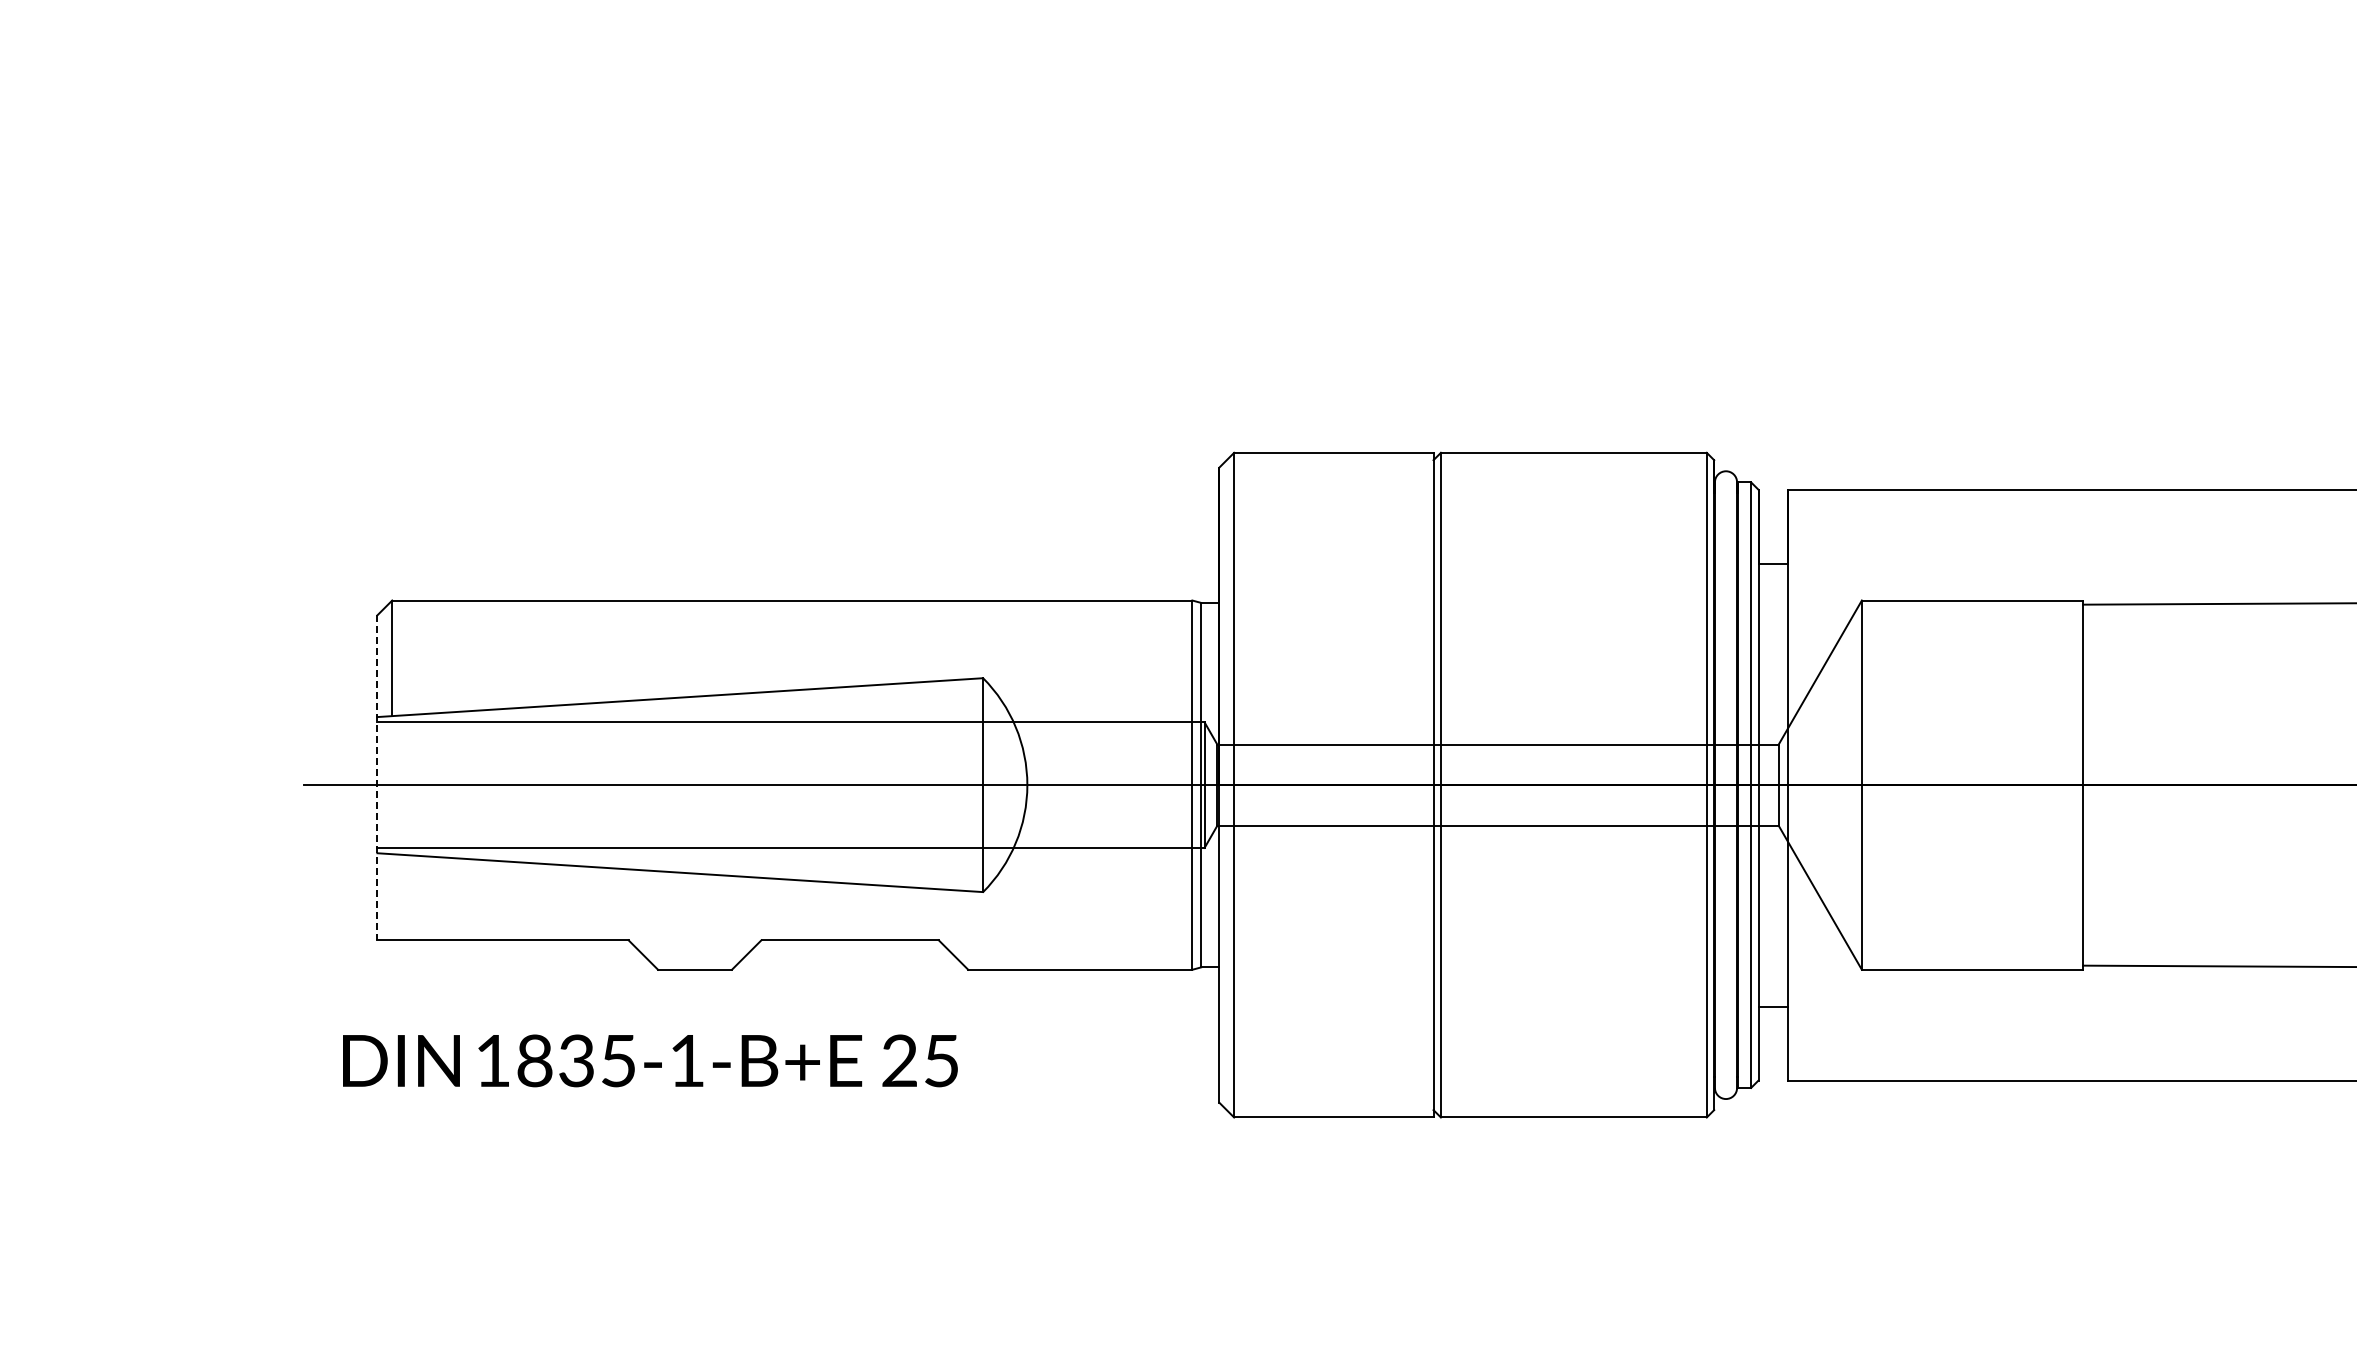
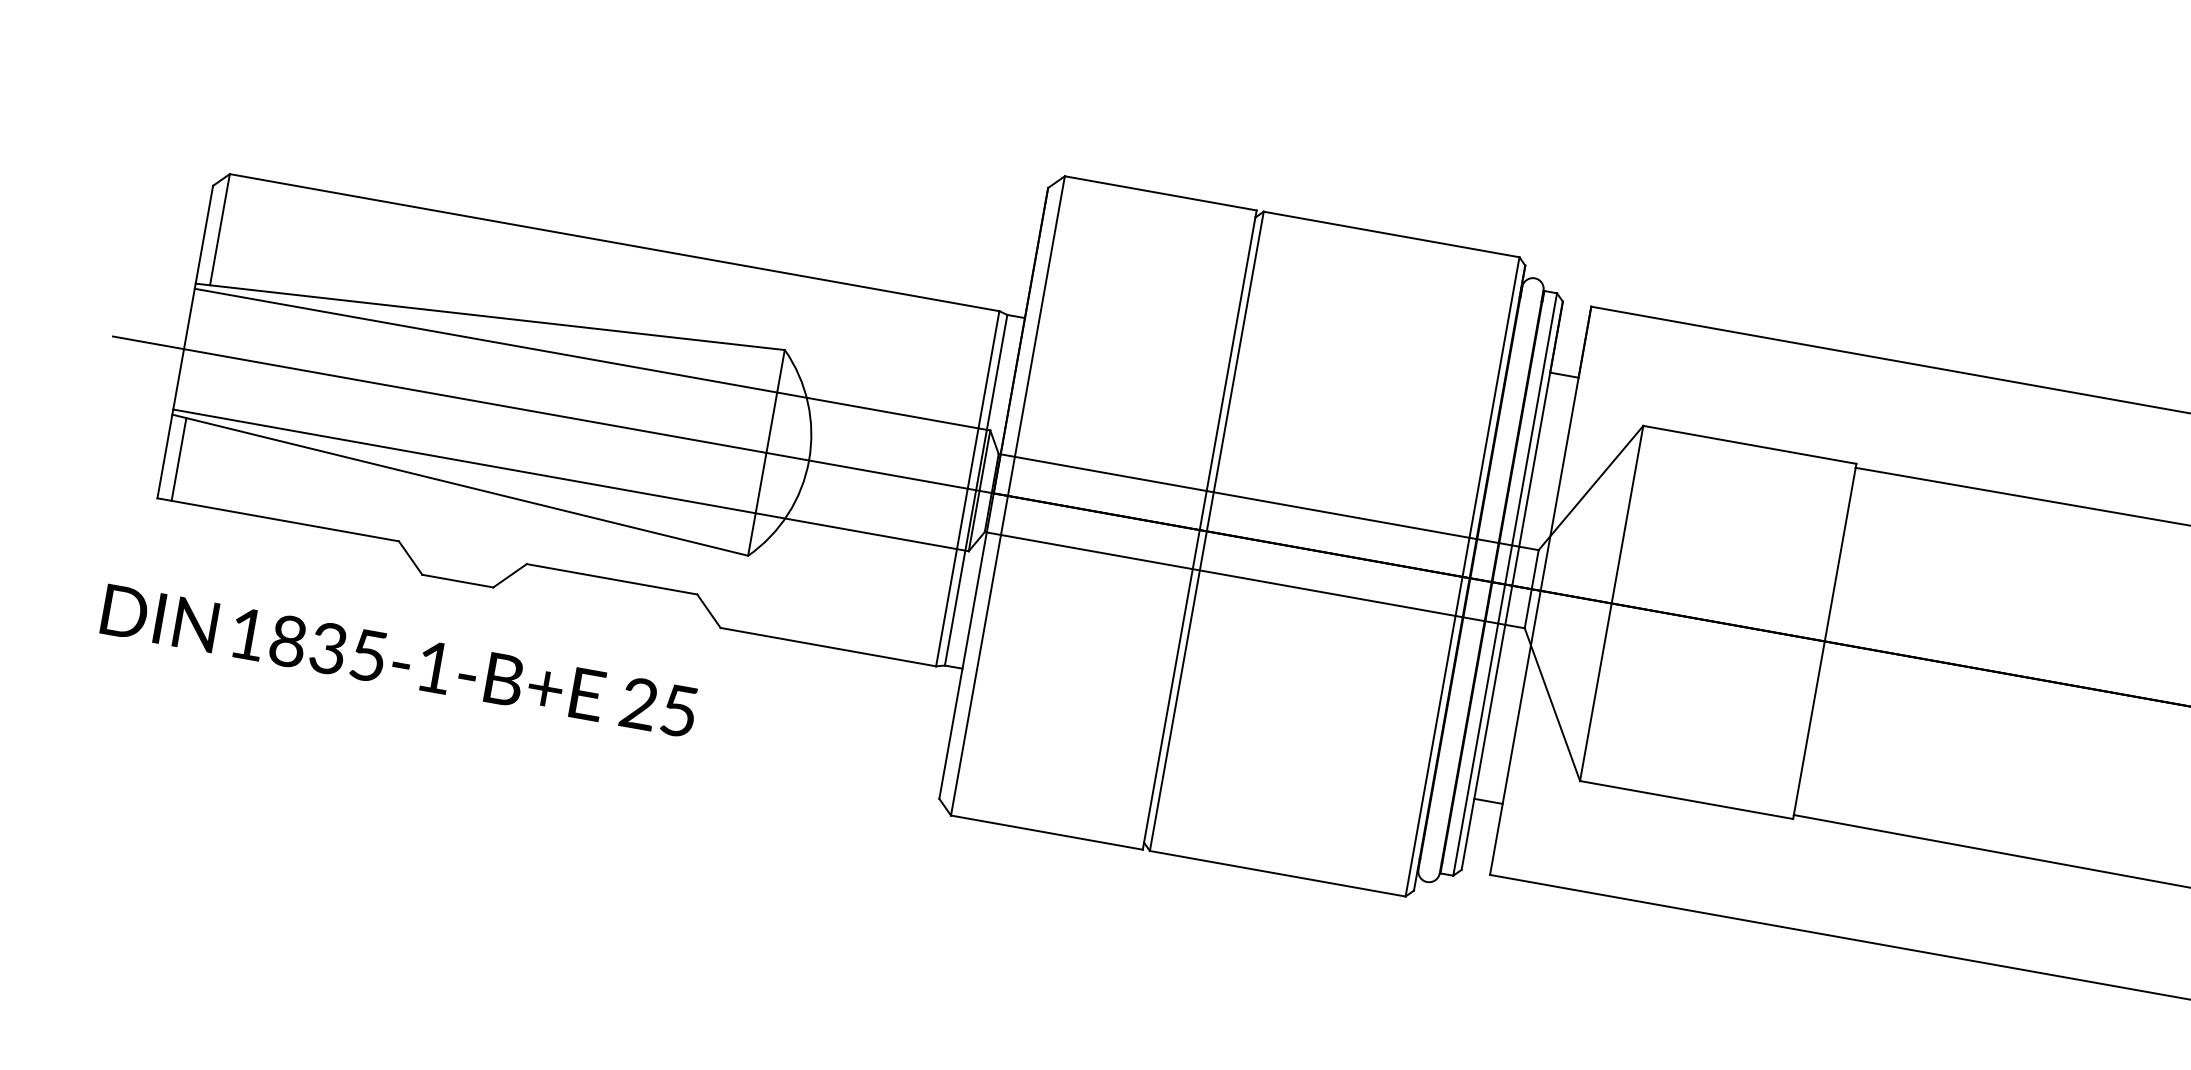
line: (377, 778) -> (185, 342), dashed -> solid
line: (392, 897) -> (179, 459), added

